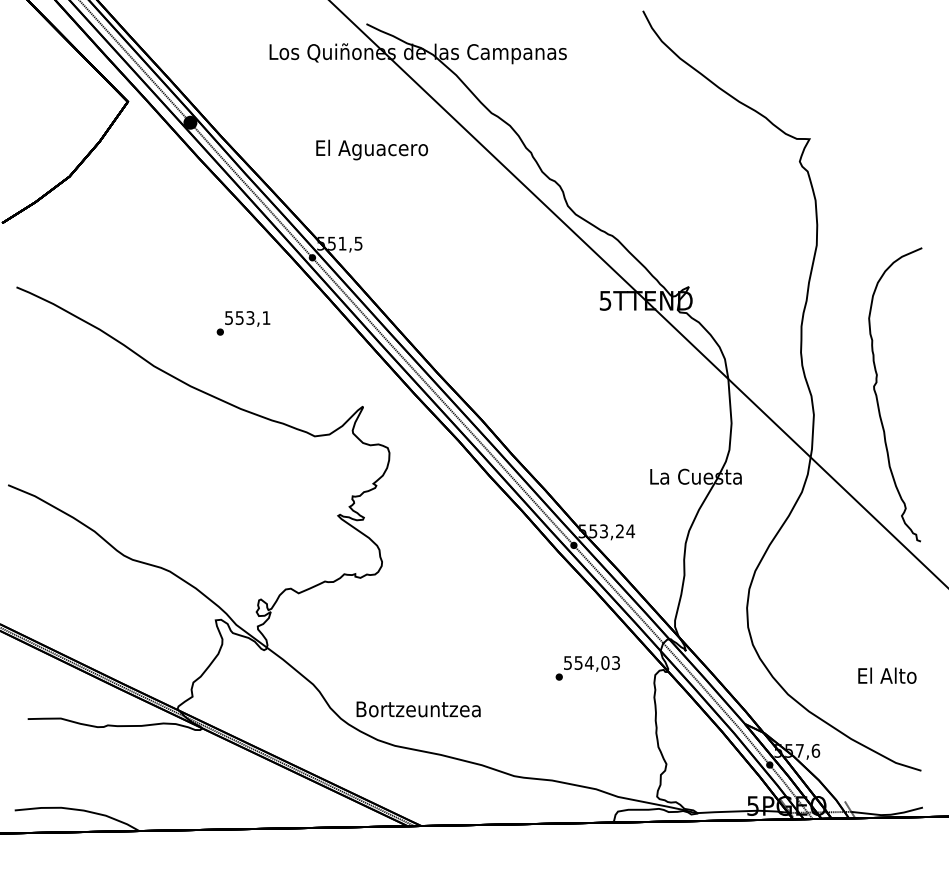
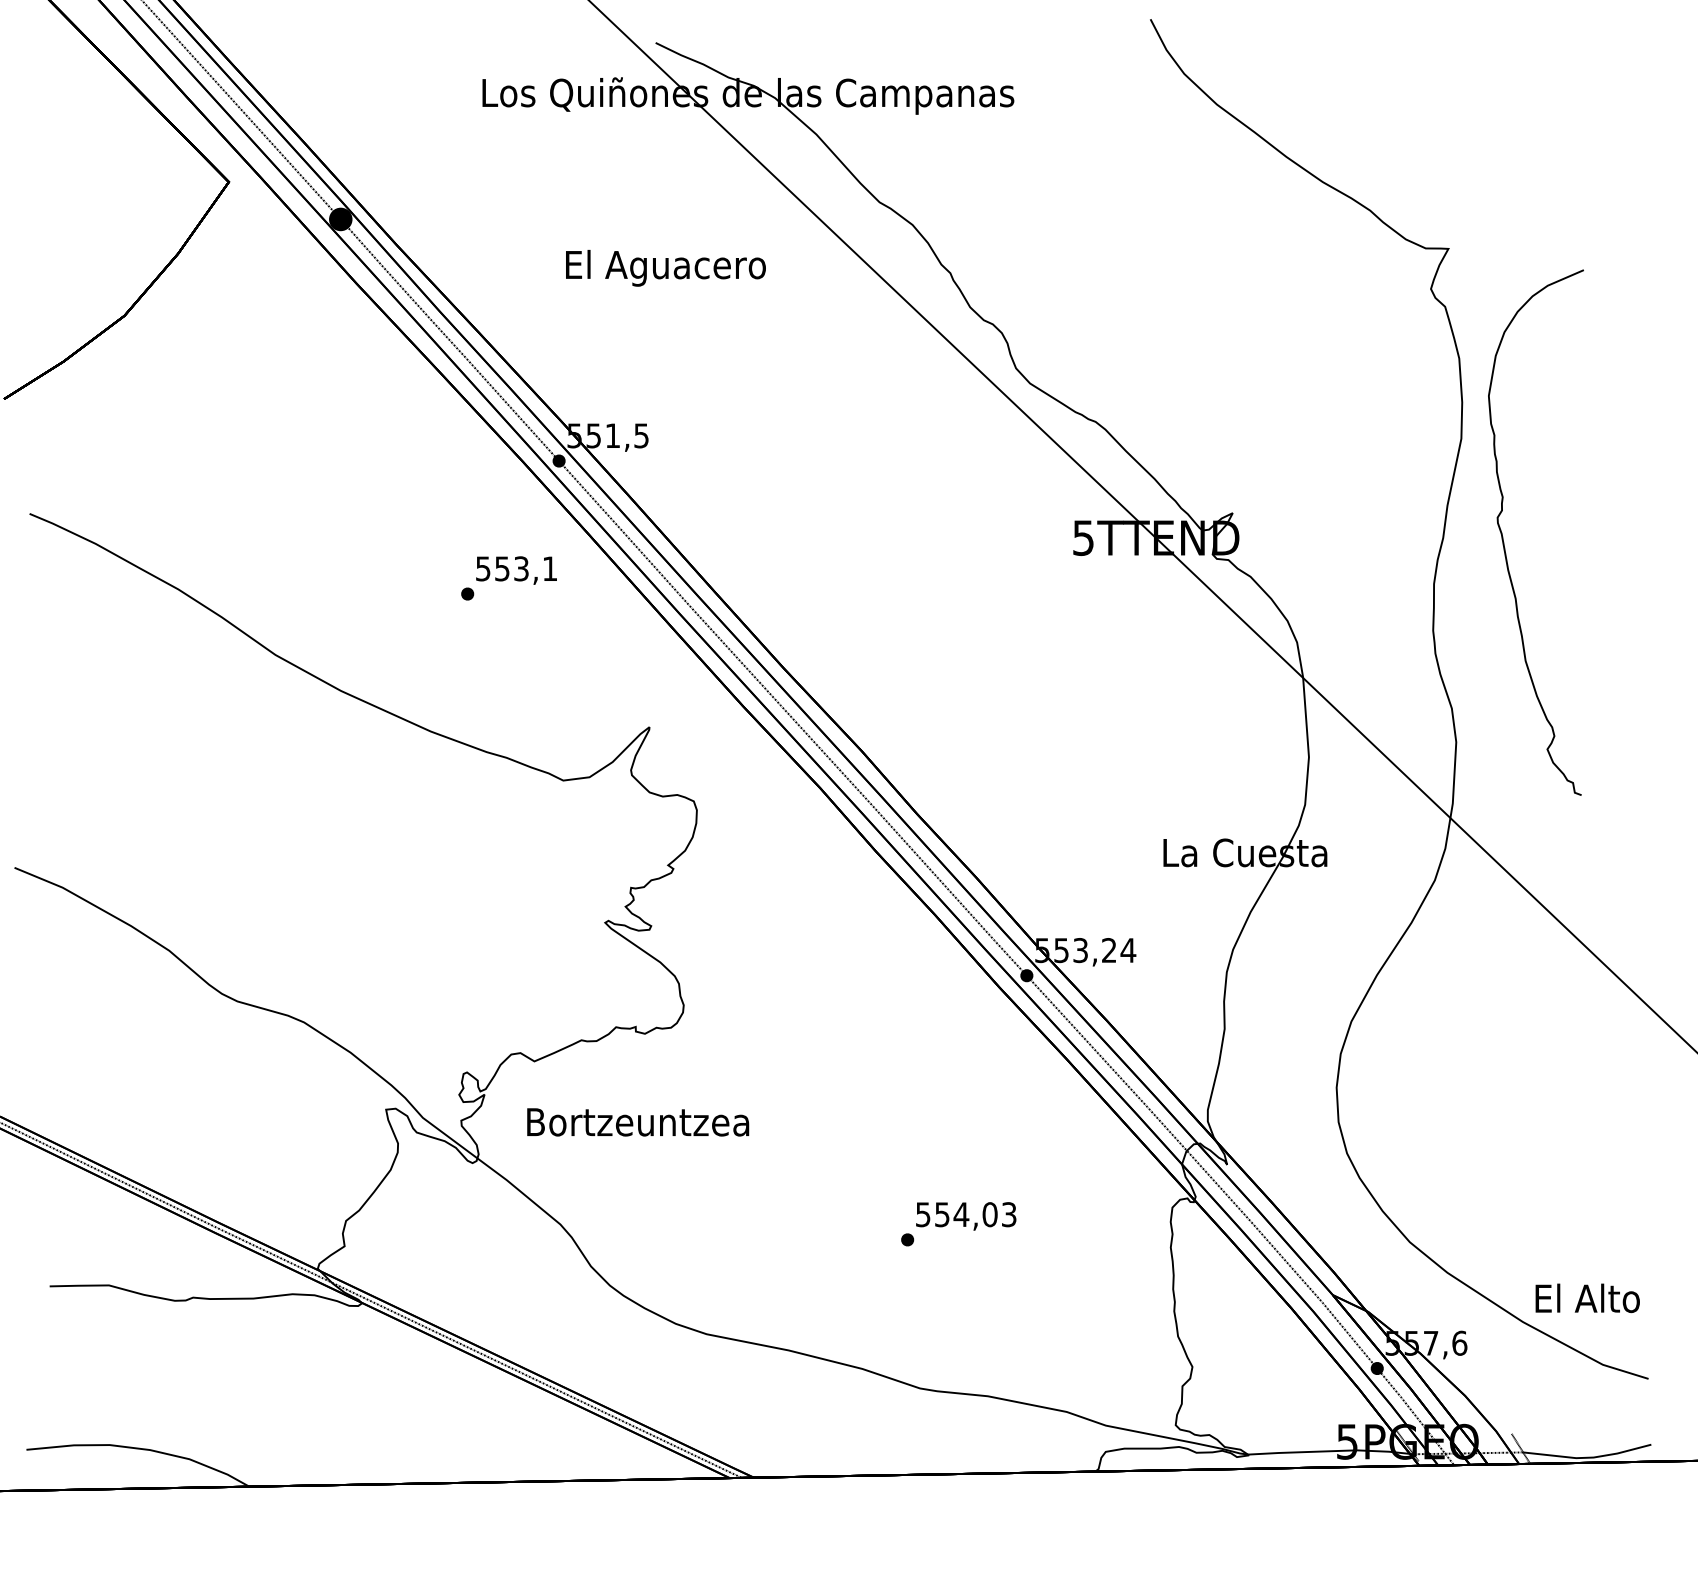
text: (243, 323) -> (509, 578), moved
part: (877, 395) -> (1503, 533), moved
text: (587, 668) -> (958, 1224), moved
text: (887, 675) -> (1587, 1297), moved
text: (418, 709) -> (637, 1122), moved

